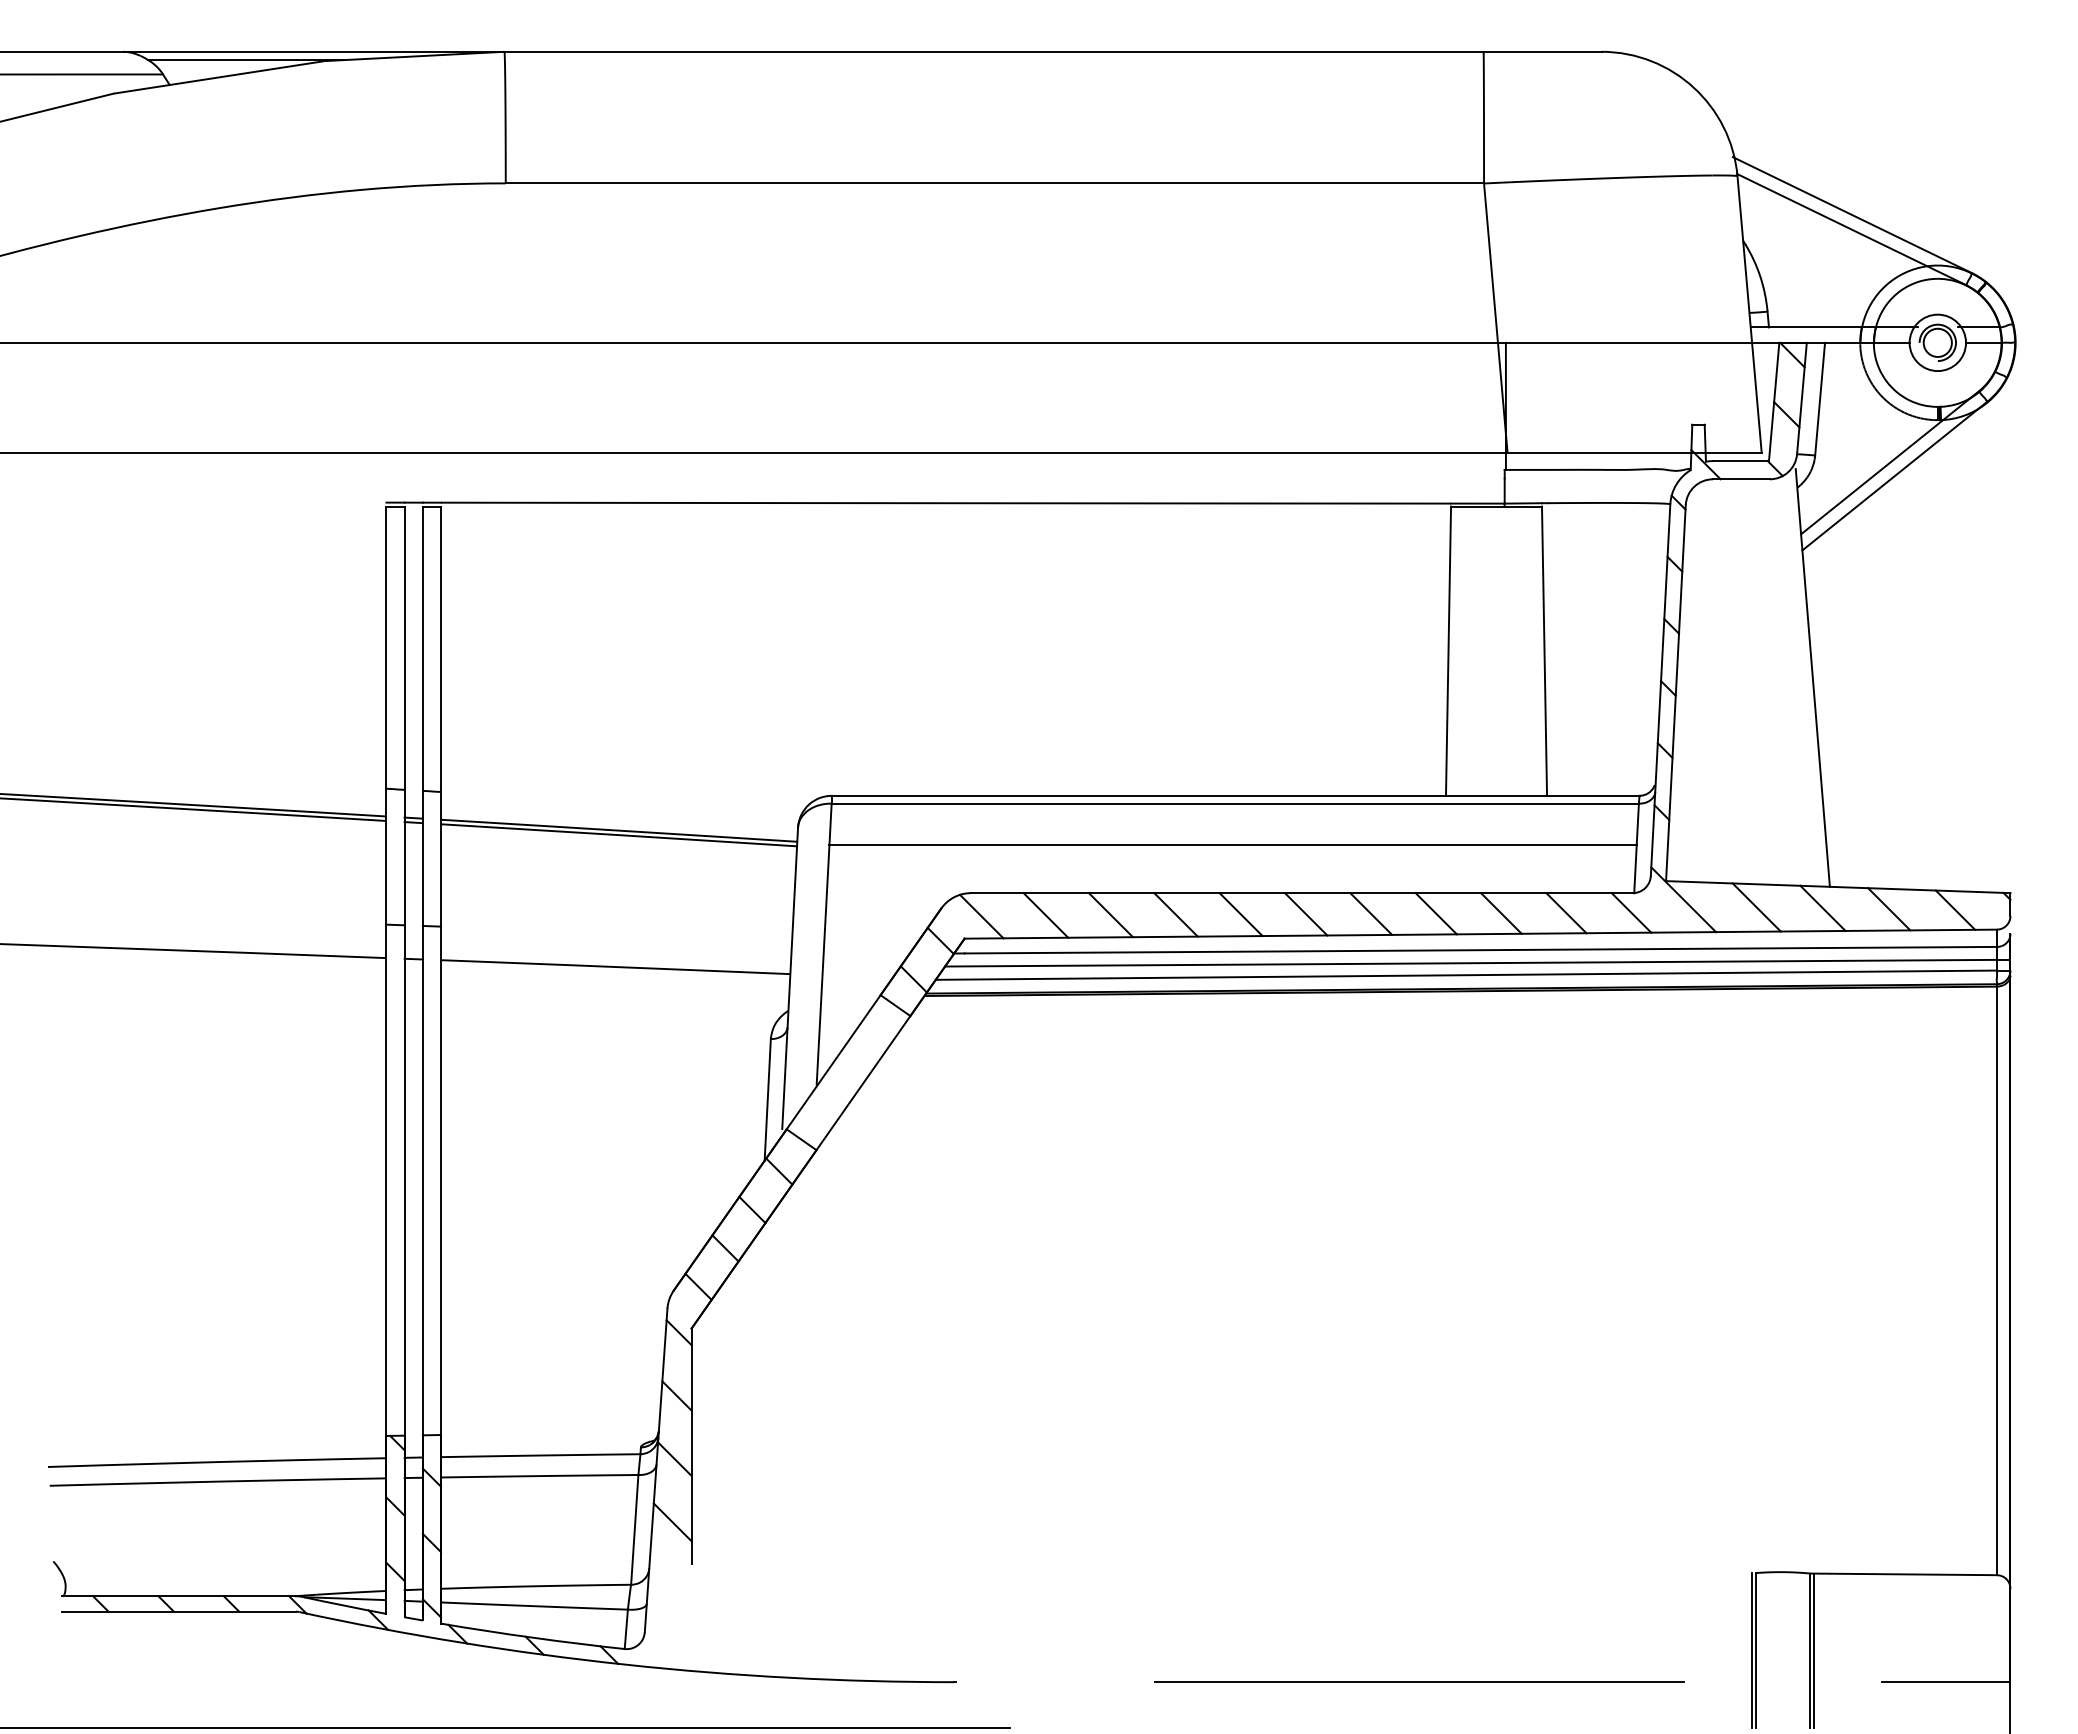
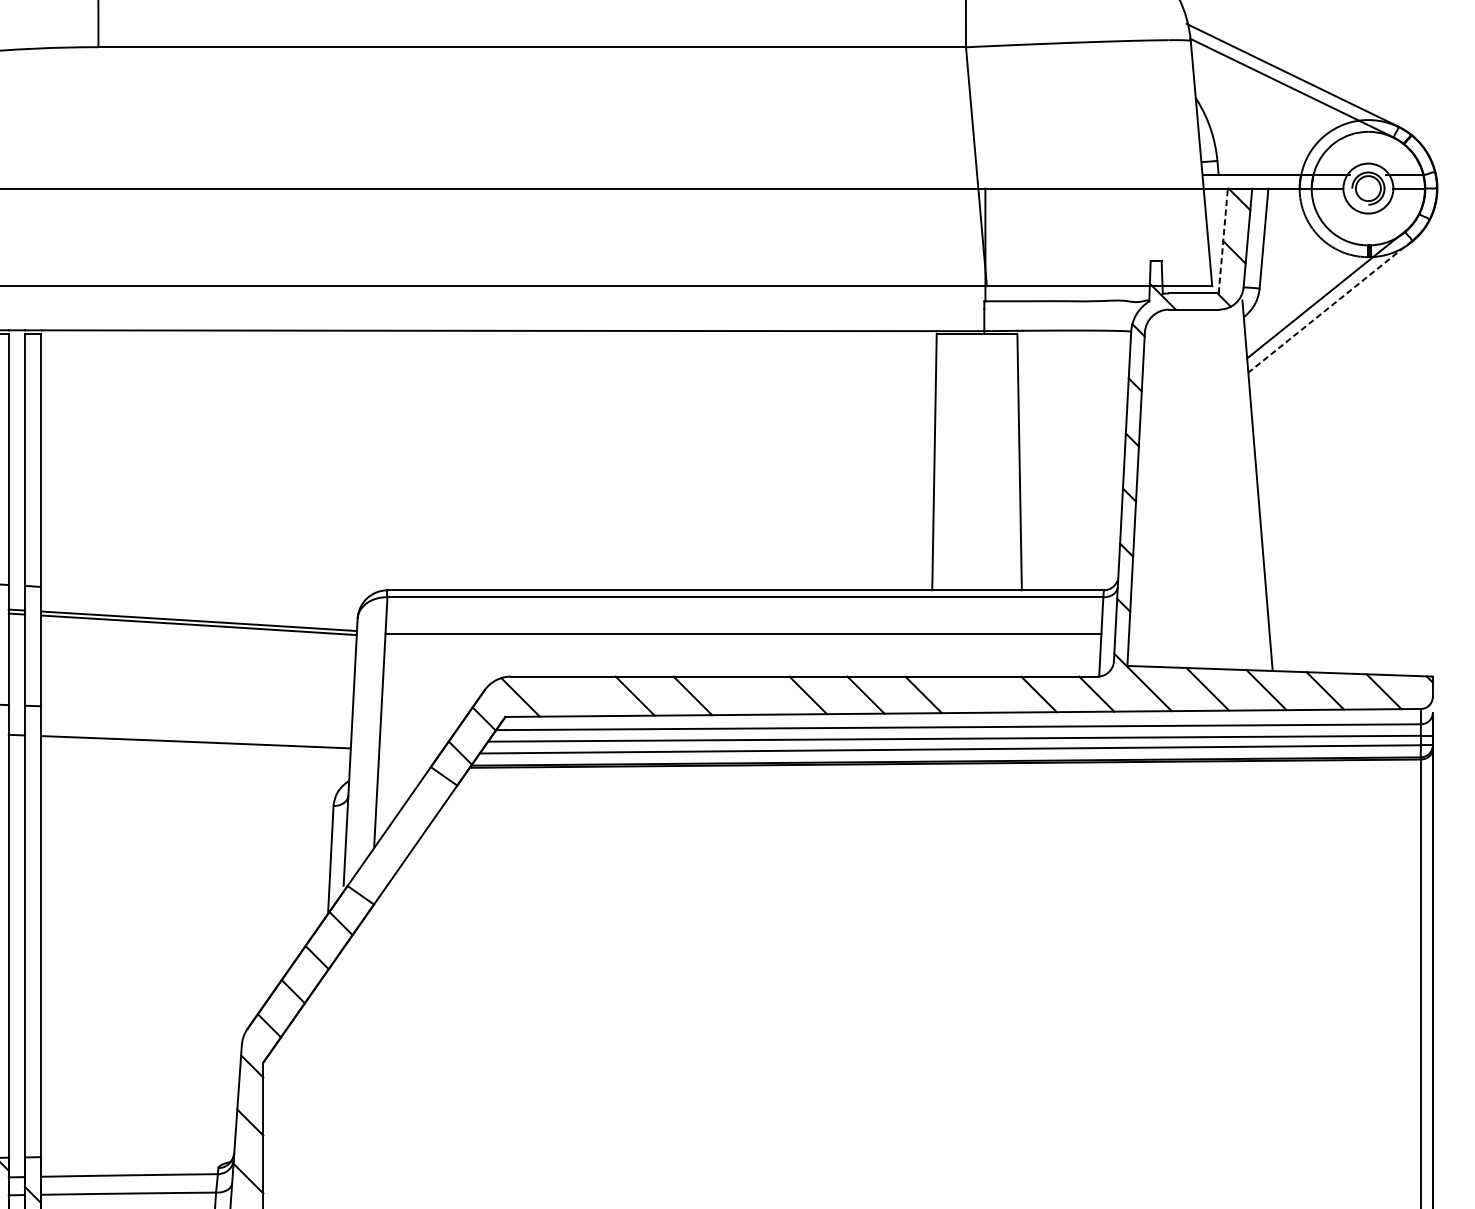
line: (1774, 401) -> (1223, 240), solid -> dashed
line: (1894, 476) -> (1329, 307), solid -> dashed
line: (1501, 913) -> (981, 694), removed
line: (1240, 914) -> (750, 695), removed
line: (1045, 915) -> (577, 696), removed

